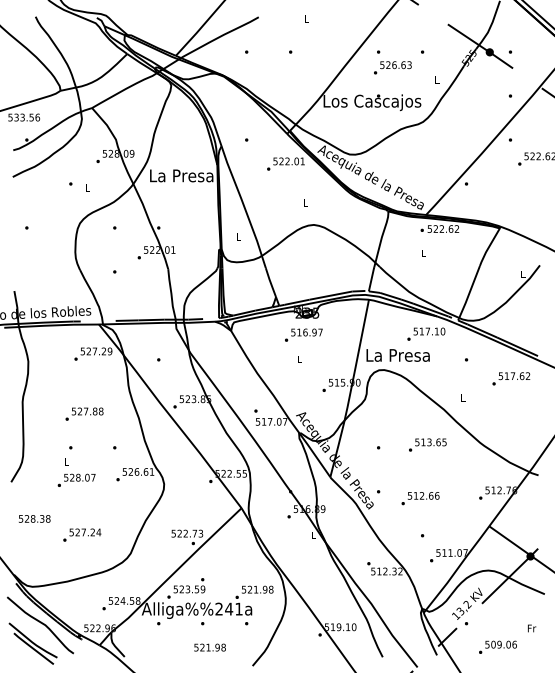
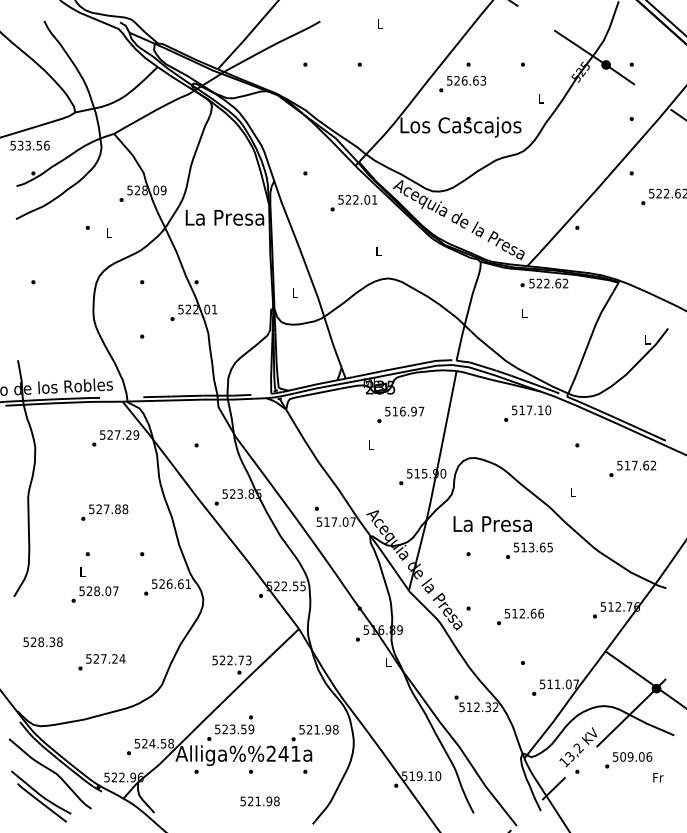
text: (392, 67) -> (462, 83), moved
text: (303, 334) -> (400, 414), moved
text: (397, 355) -> (491, 524), moved
text: (497, 646) -> (628, 759), moved

